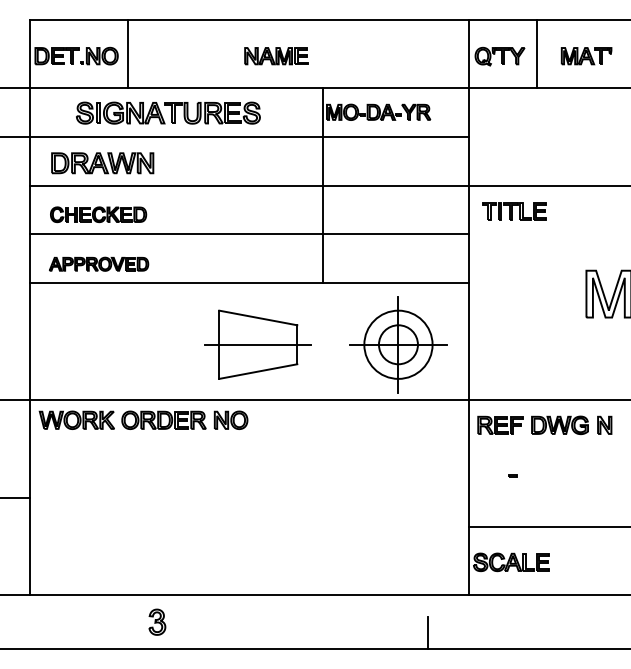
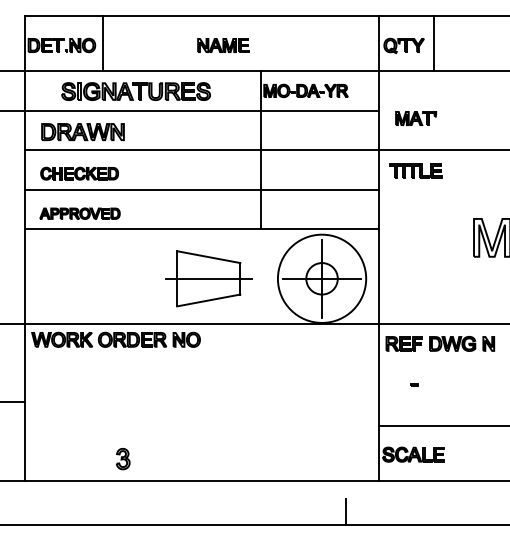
part: (587, 56) -> (416, 118), moved
circle: (397, 344) -> (321, 278), size x1.6
part: (157, 622) -> (123, 459), moved

